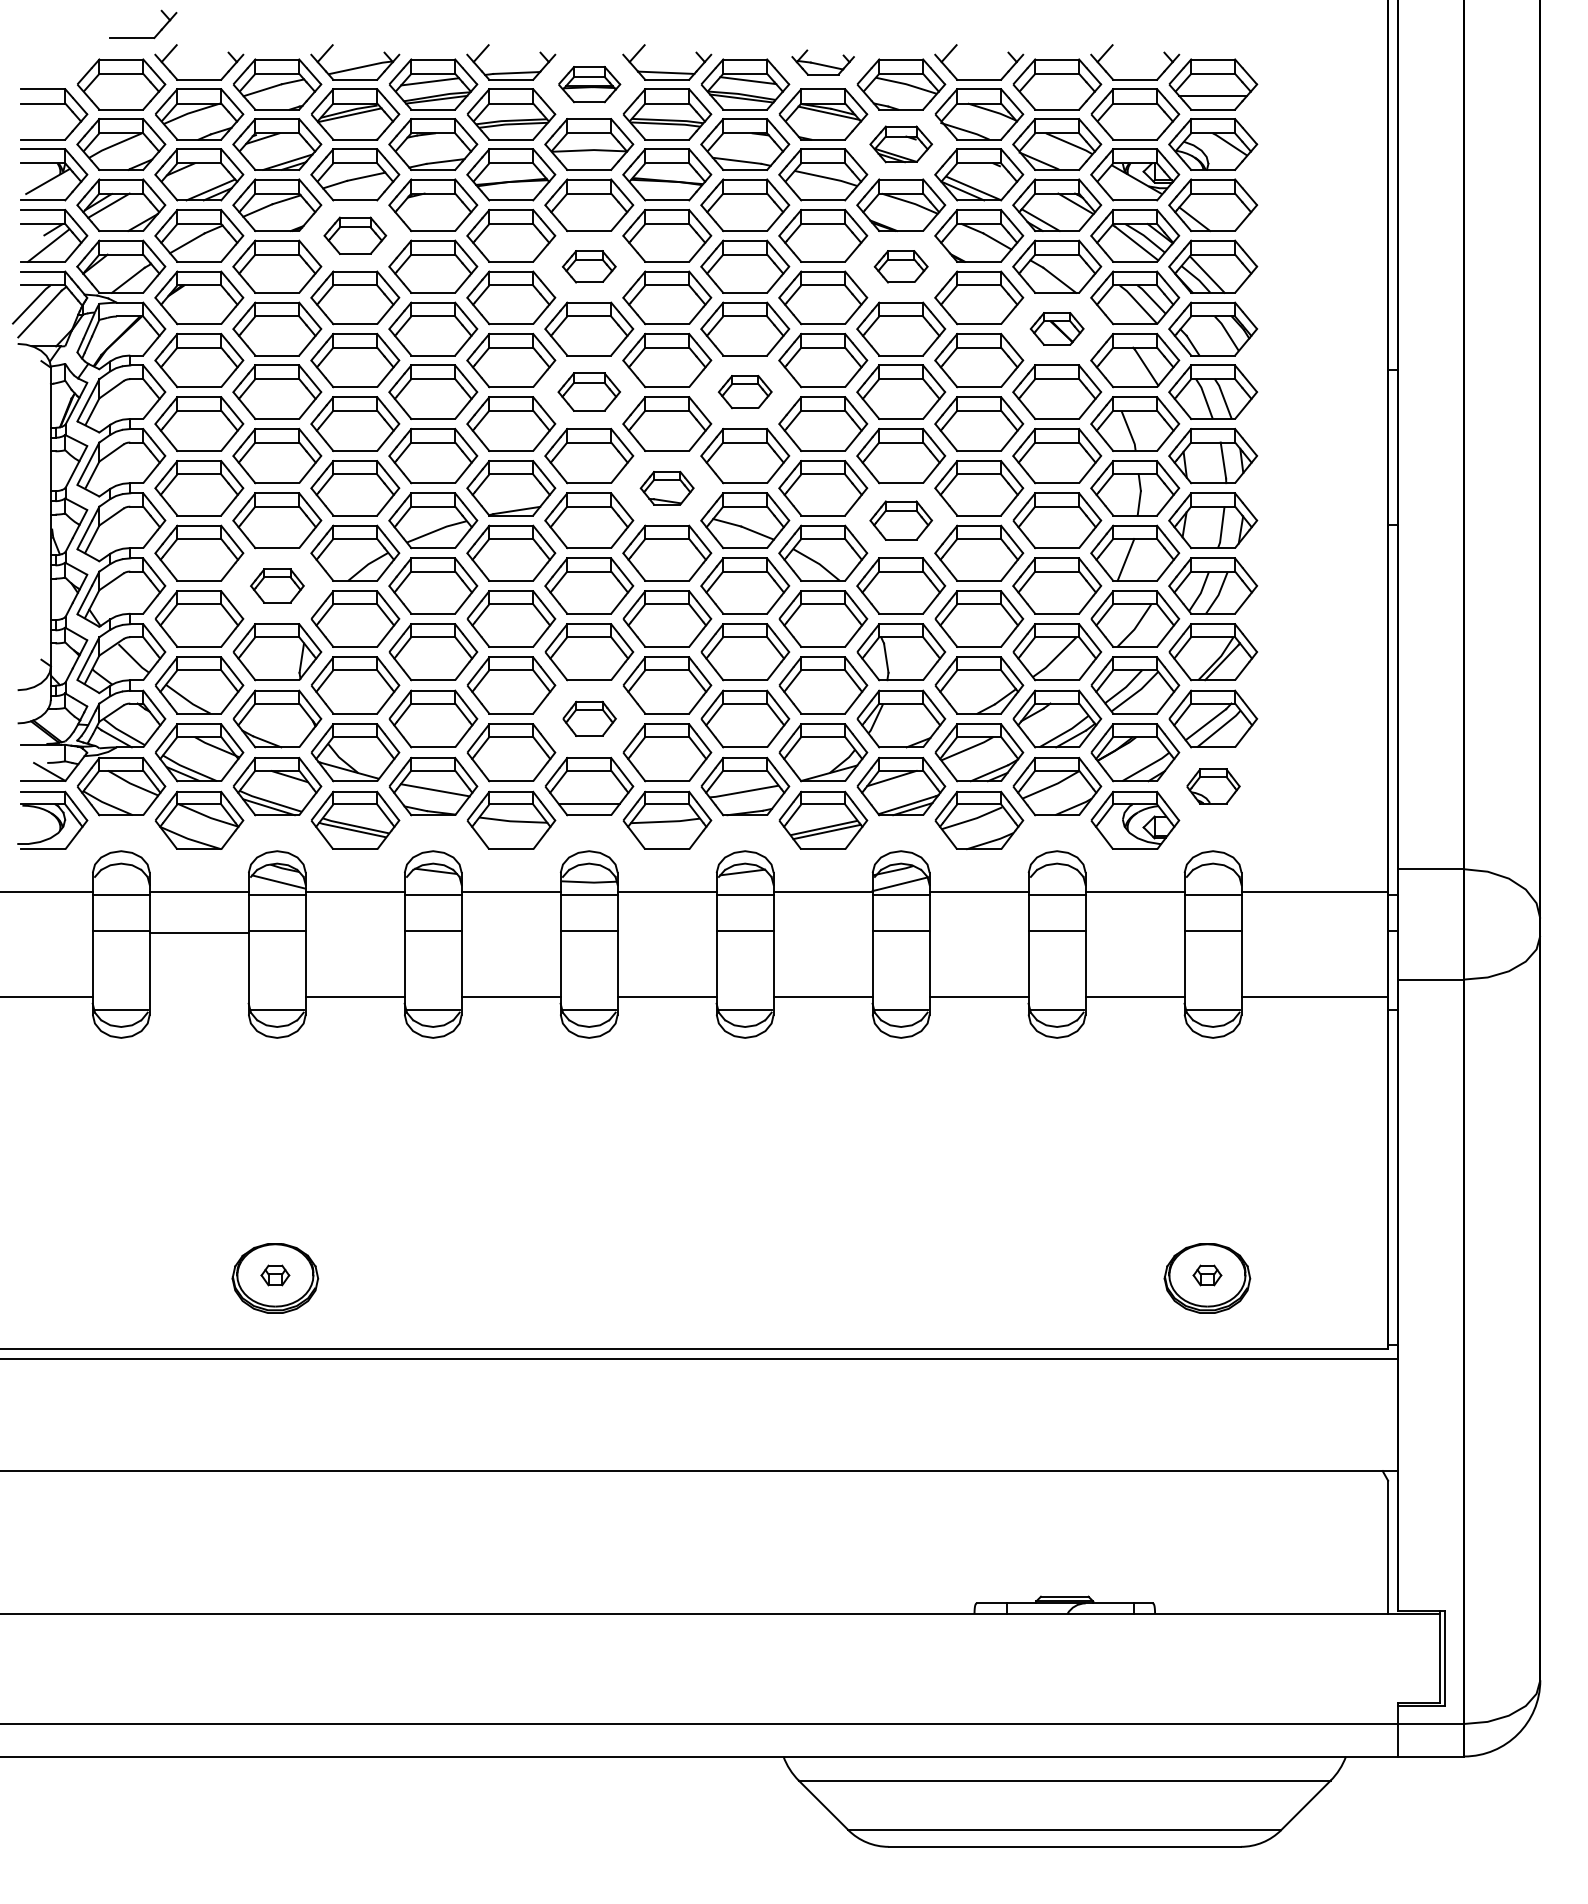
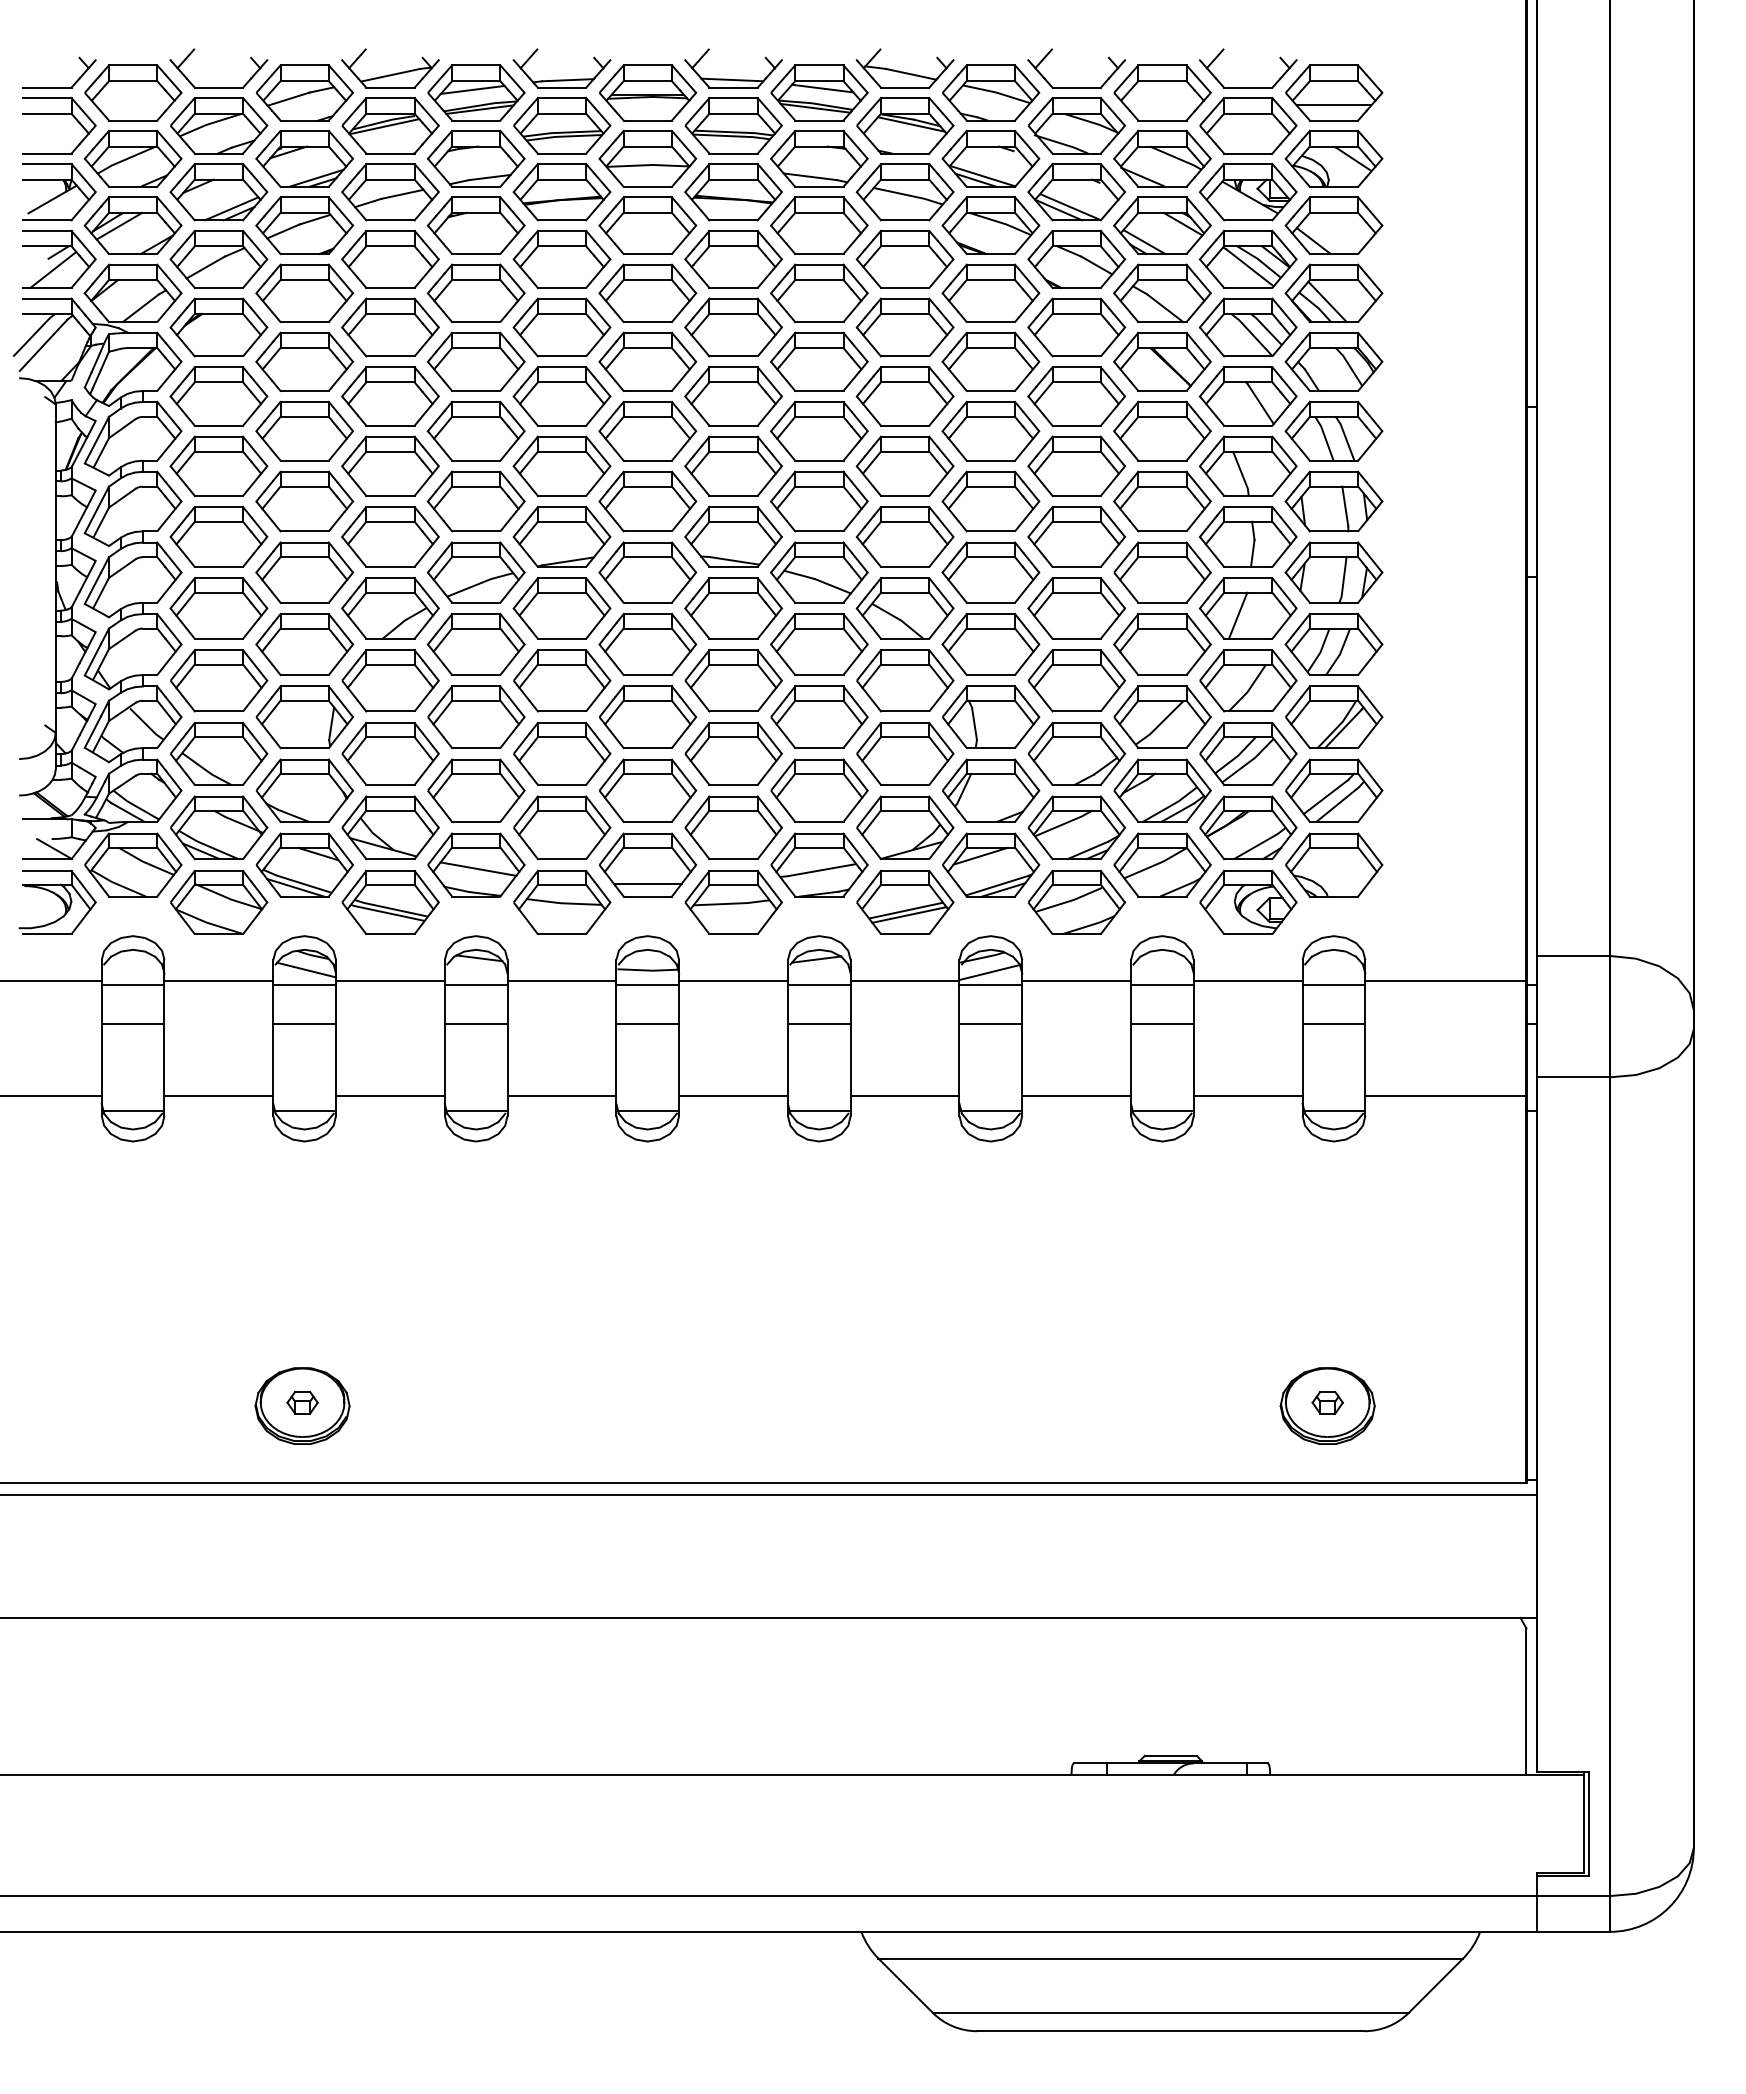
part: (143, 37) -> (59, 87), moved
part: (822, 62) -> (904, 68), size x1.43
part: (589, 84) -> (648, 92), size x1.43
part: (900, 144) -> (990, 158), size x1.43
part: (355, 235) -> (390, 258), size x1.43
part: (588, 266) -> (647, 293), size x1.67
part: (900, 266) -> (990, 293), size x1.67
part: (1057, 328) -> (1162, 361), size x1.67
part: (588, 391) -> (647, 430), size x1.43
part: (745, 391) -> (819, 430), size x1.67
part: (667, 487) -> (733, 536), size x1.67
part: (900, 520) -> (990, 572), size x1.43
part: (277, 586) -> (304, 644), size x1.67
part: (589, 718) -> (648, 790), size x1.67
part: (1213, 786) -> (1334, 864), size x1.67
line: (198, 933) -> (218, 1096), moved

